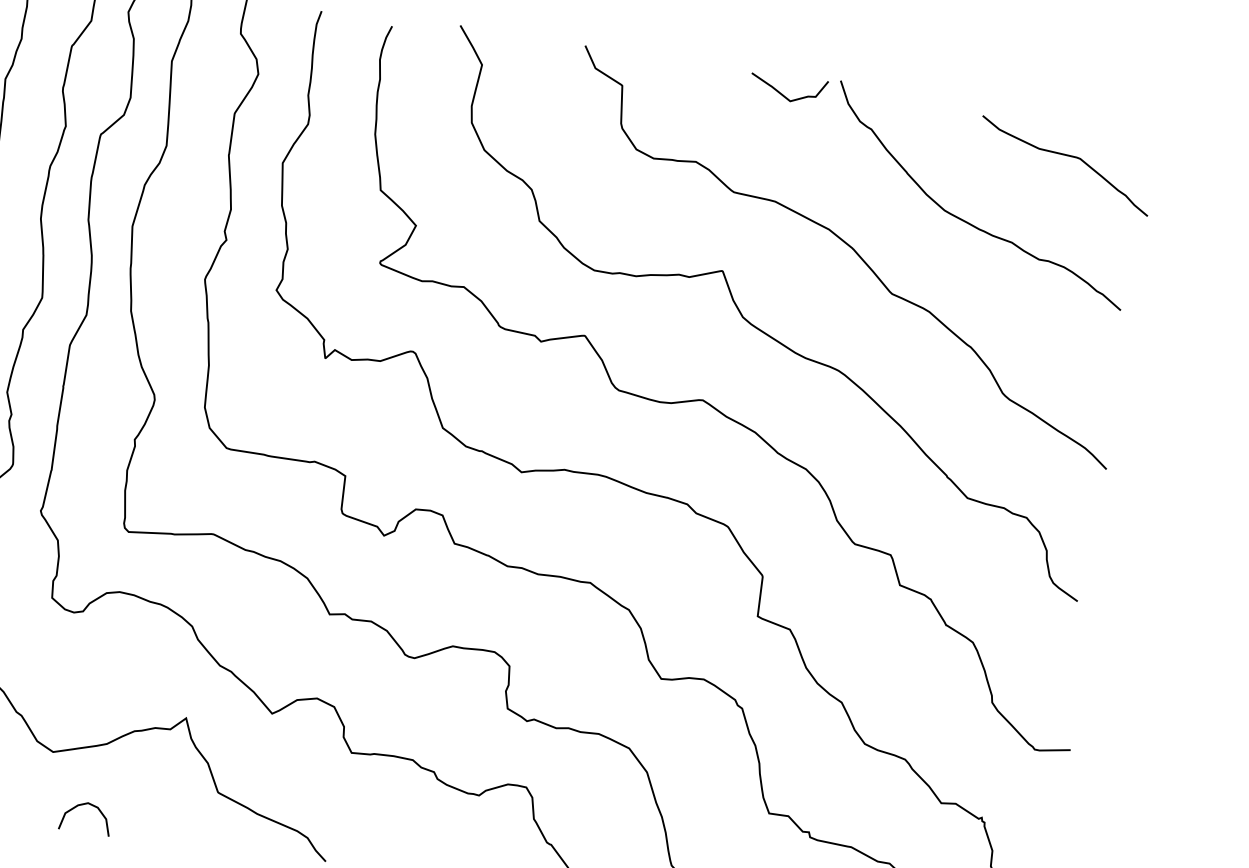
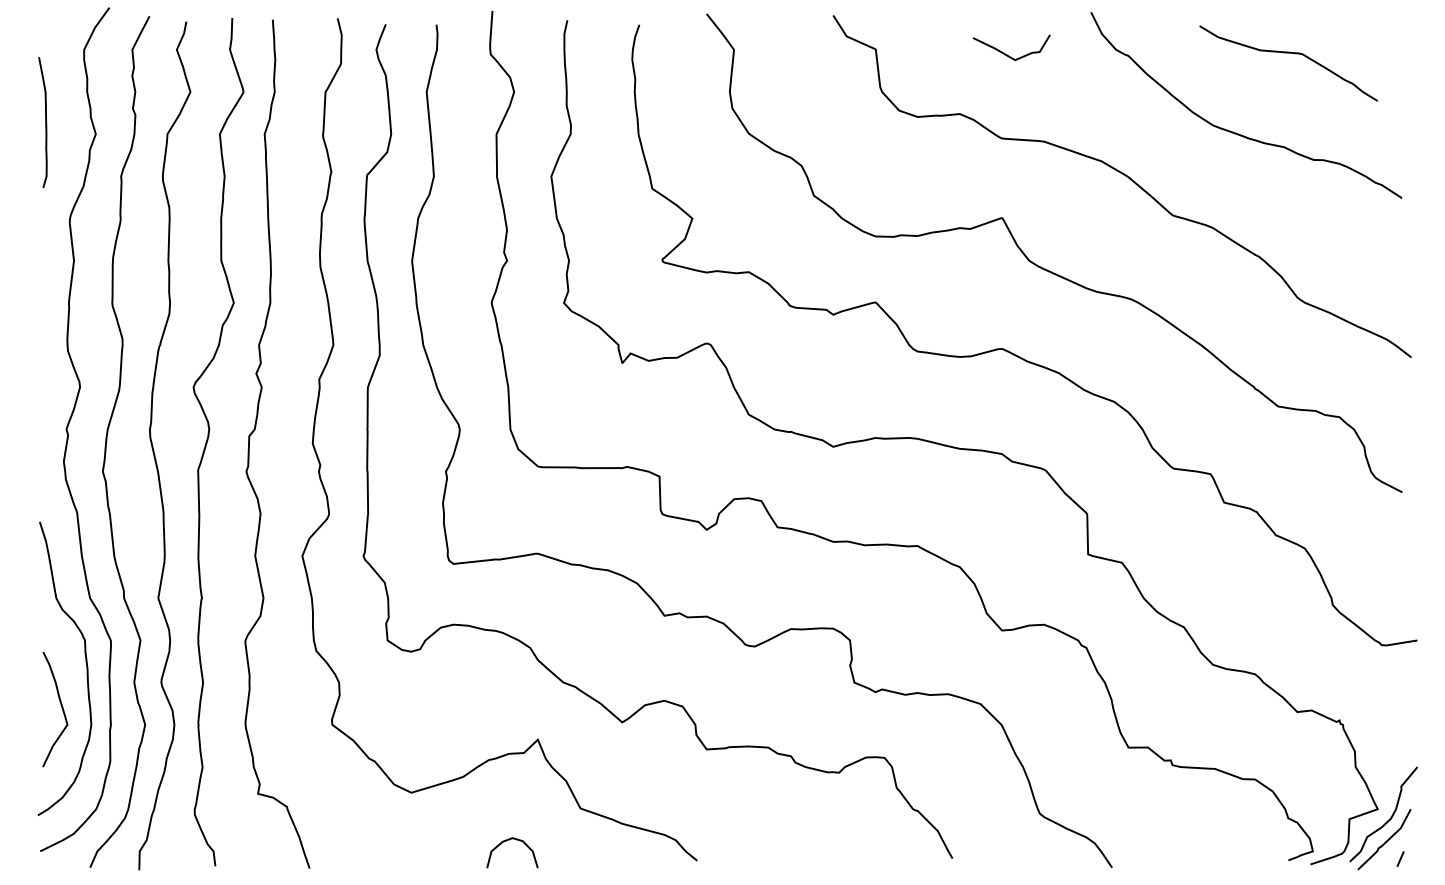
curve: (783, 94) -> (1007, 54), moved
curve: (1066, 156) -> (1288, 53), moved
curve: (84, 805) -> (509, 840), moved

